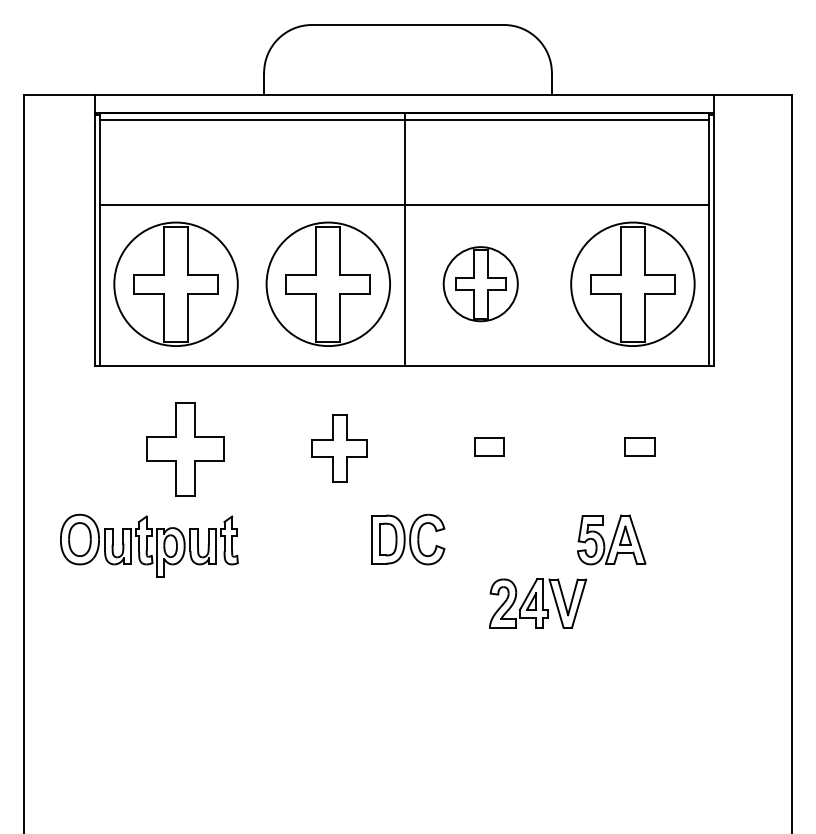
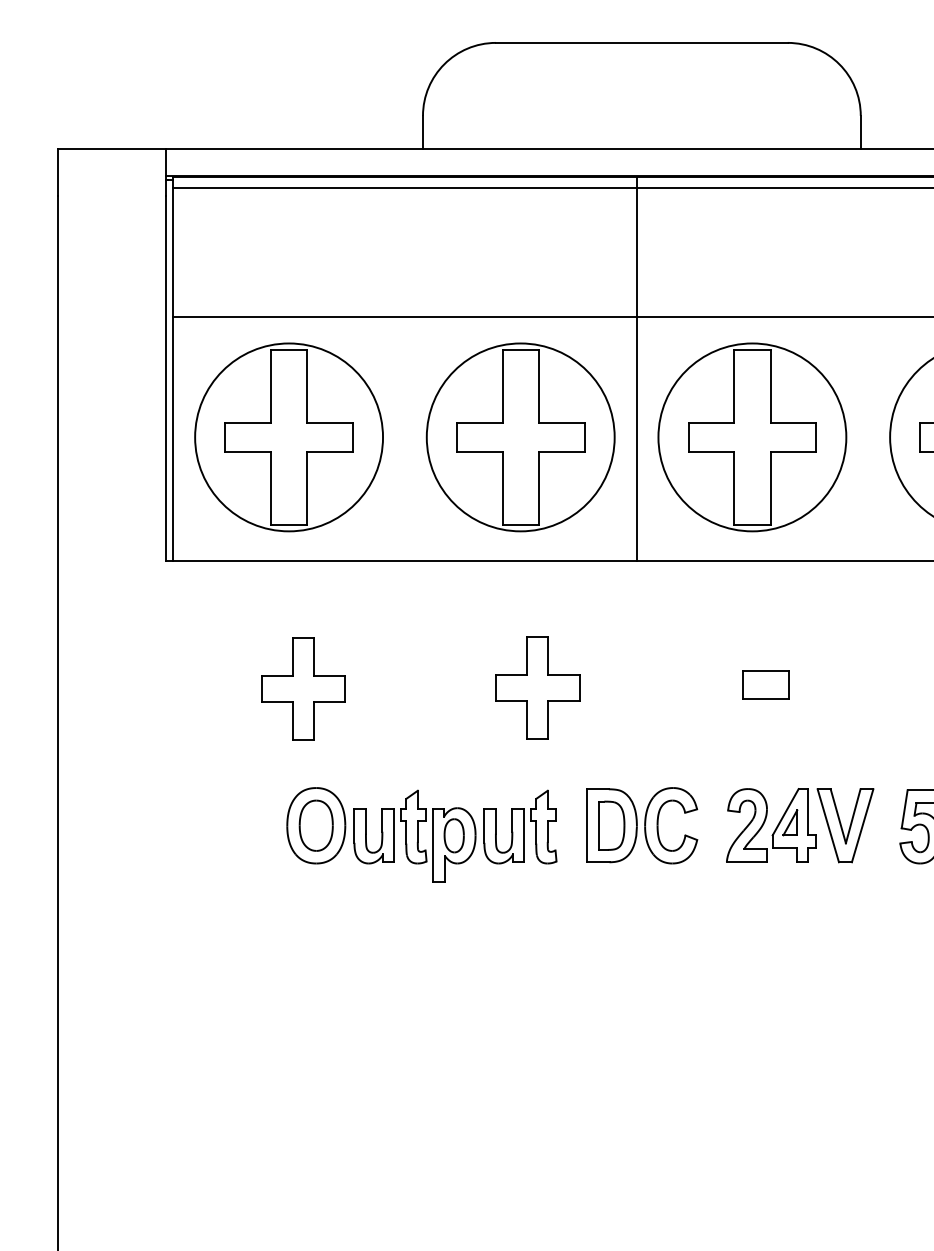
part: (480, 283) -> (752, 436), size x1.67
part: (185, 449) -> (303, 688), size x0.71
part: (149, 545) -> (422, 834), moved
part: (538, 603) -> (800, 825), moved

